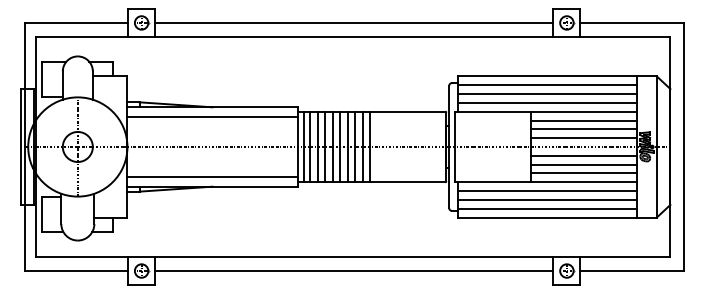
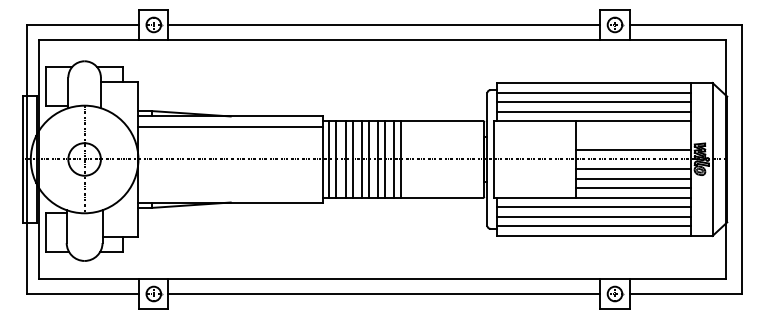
line: (583, 120) -> (633, 130), removed
line: (583, 129) -> (633, 140), removed
line: (212, 176) -> (230, 191), removed

